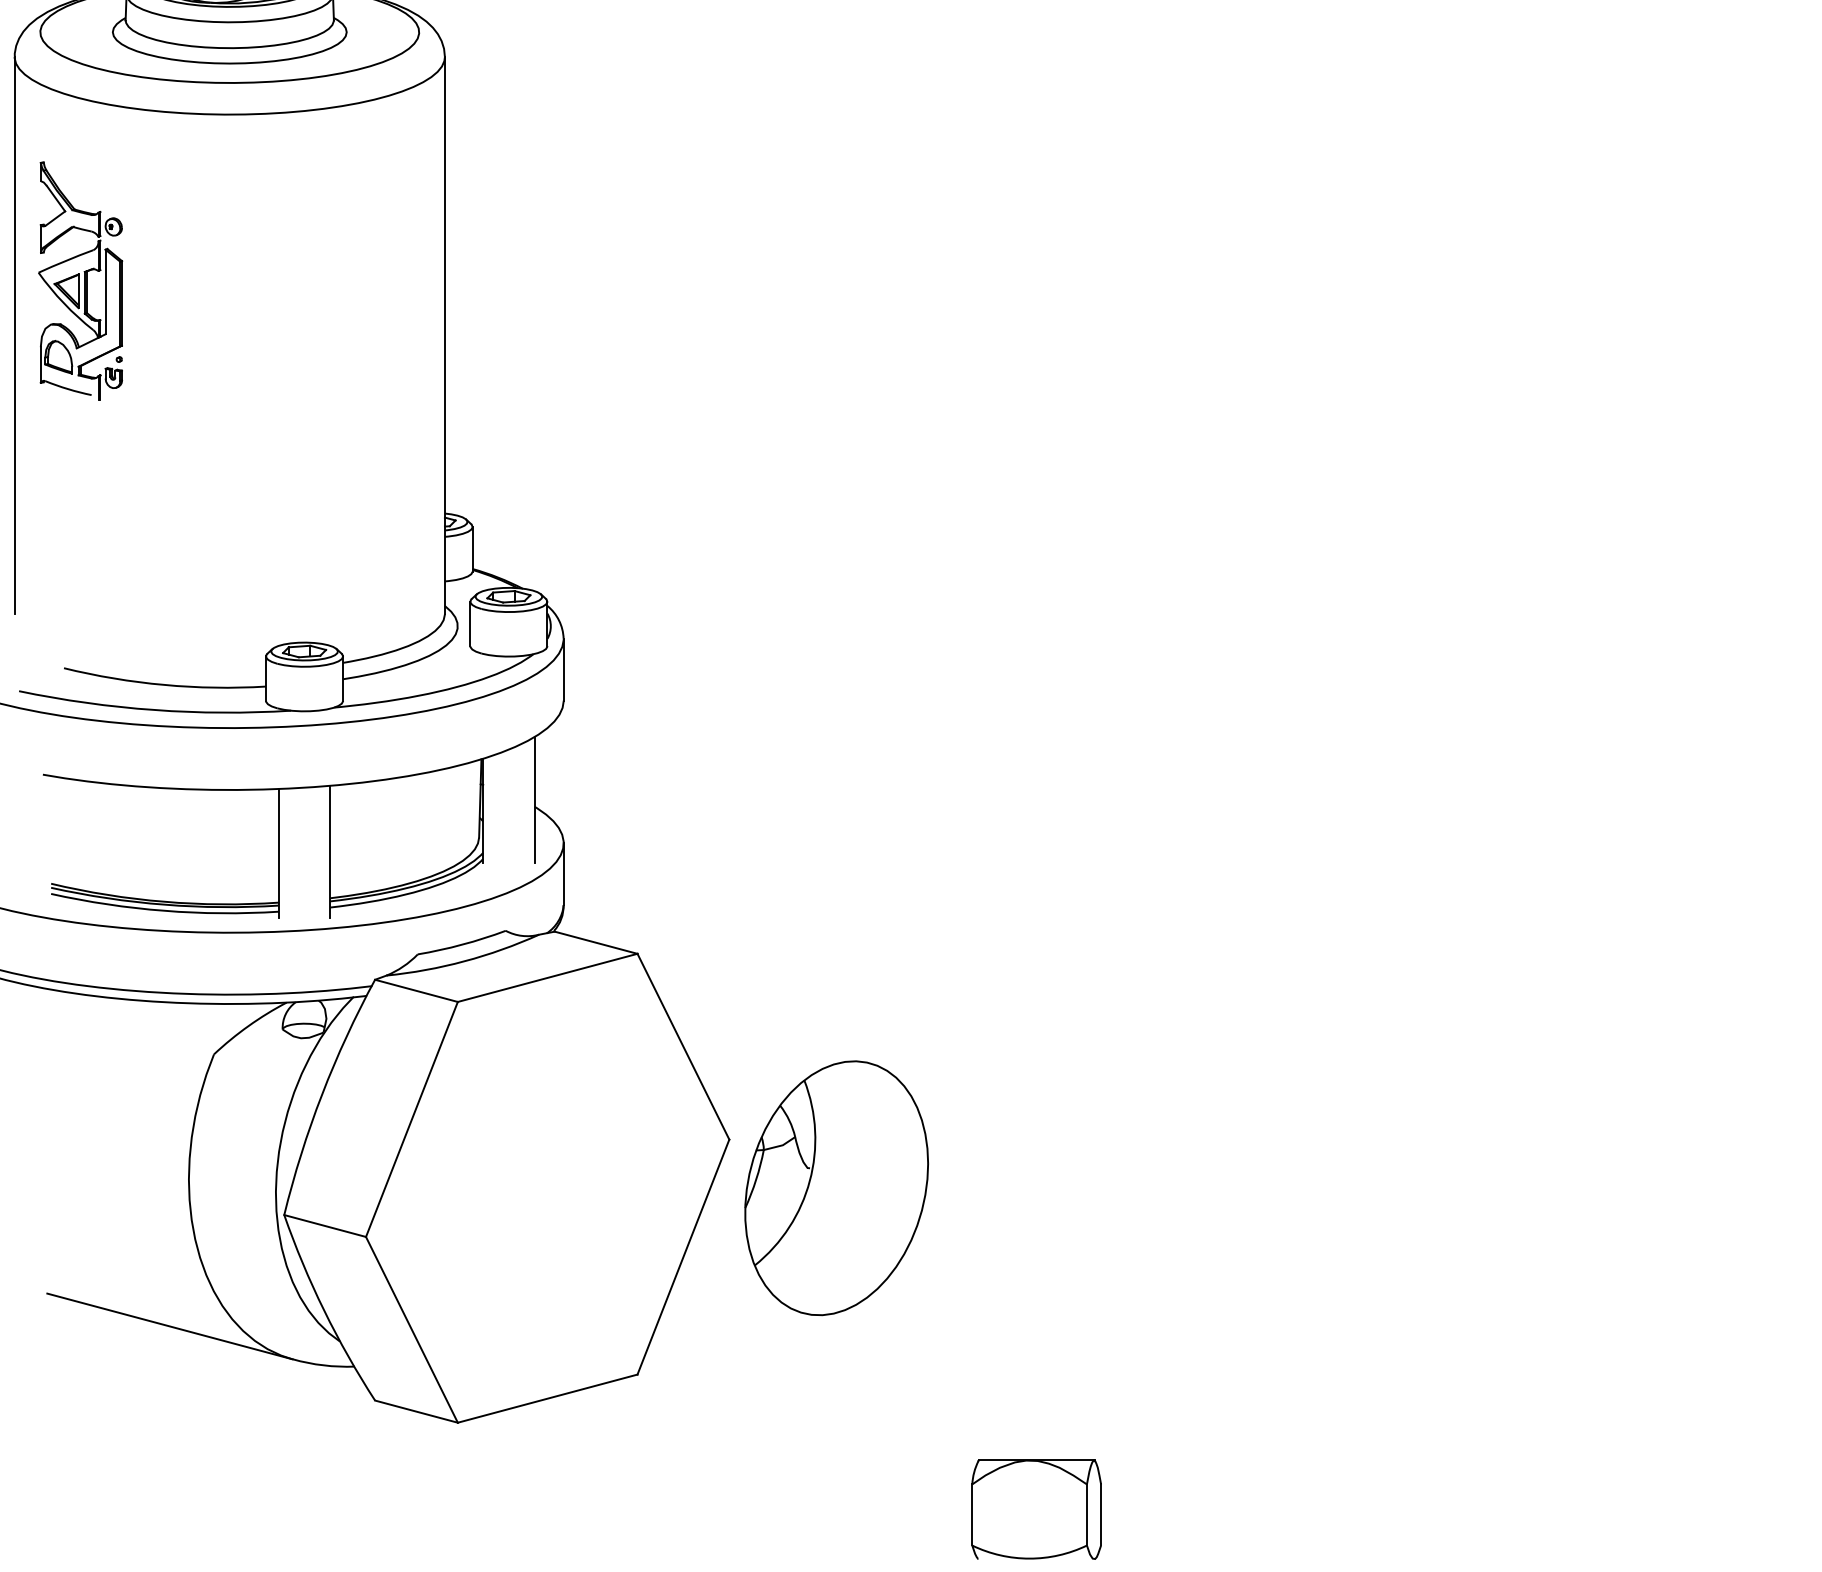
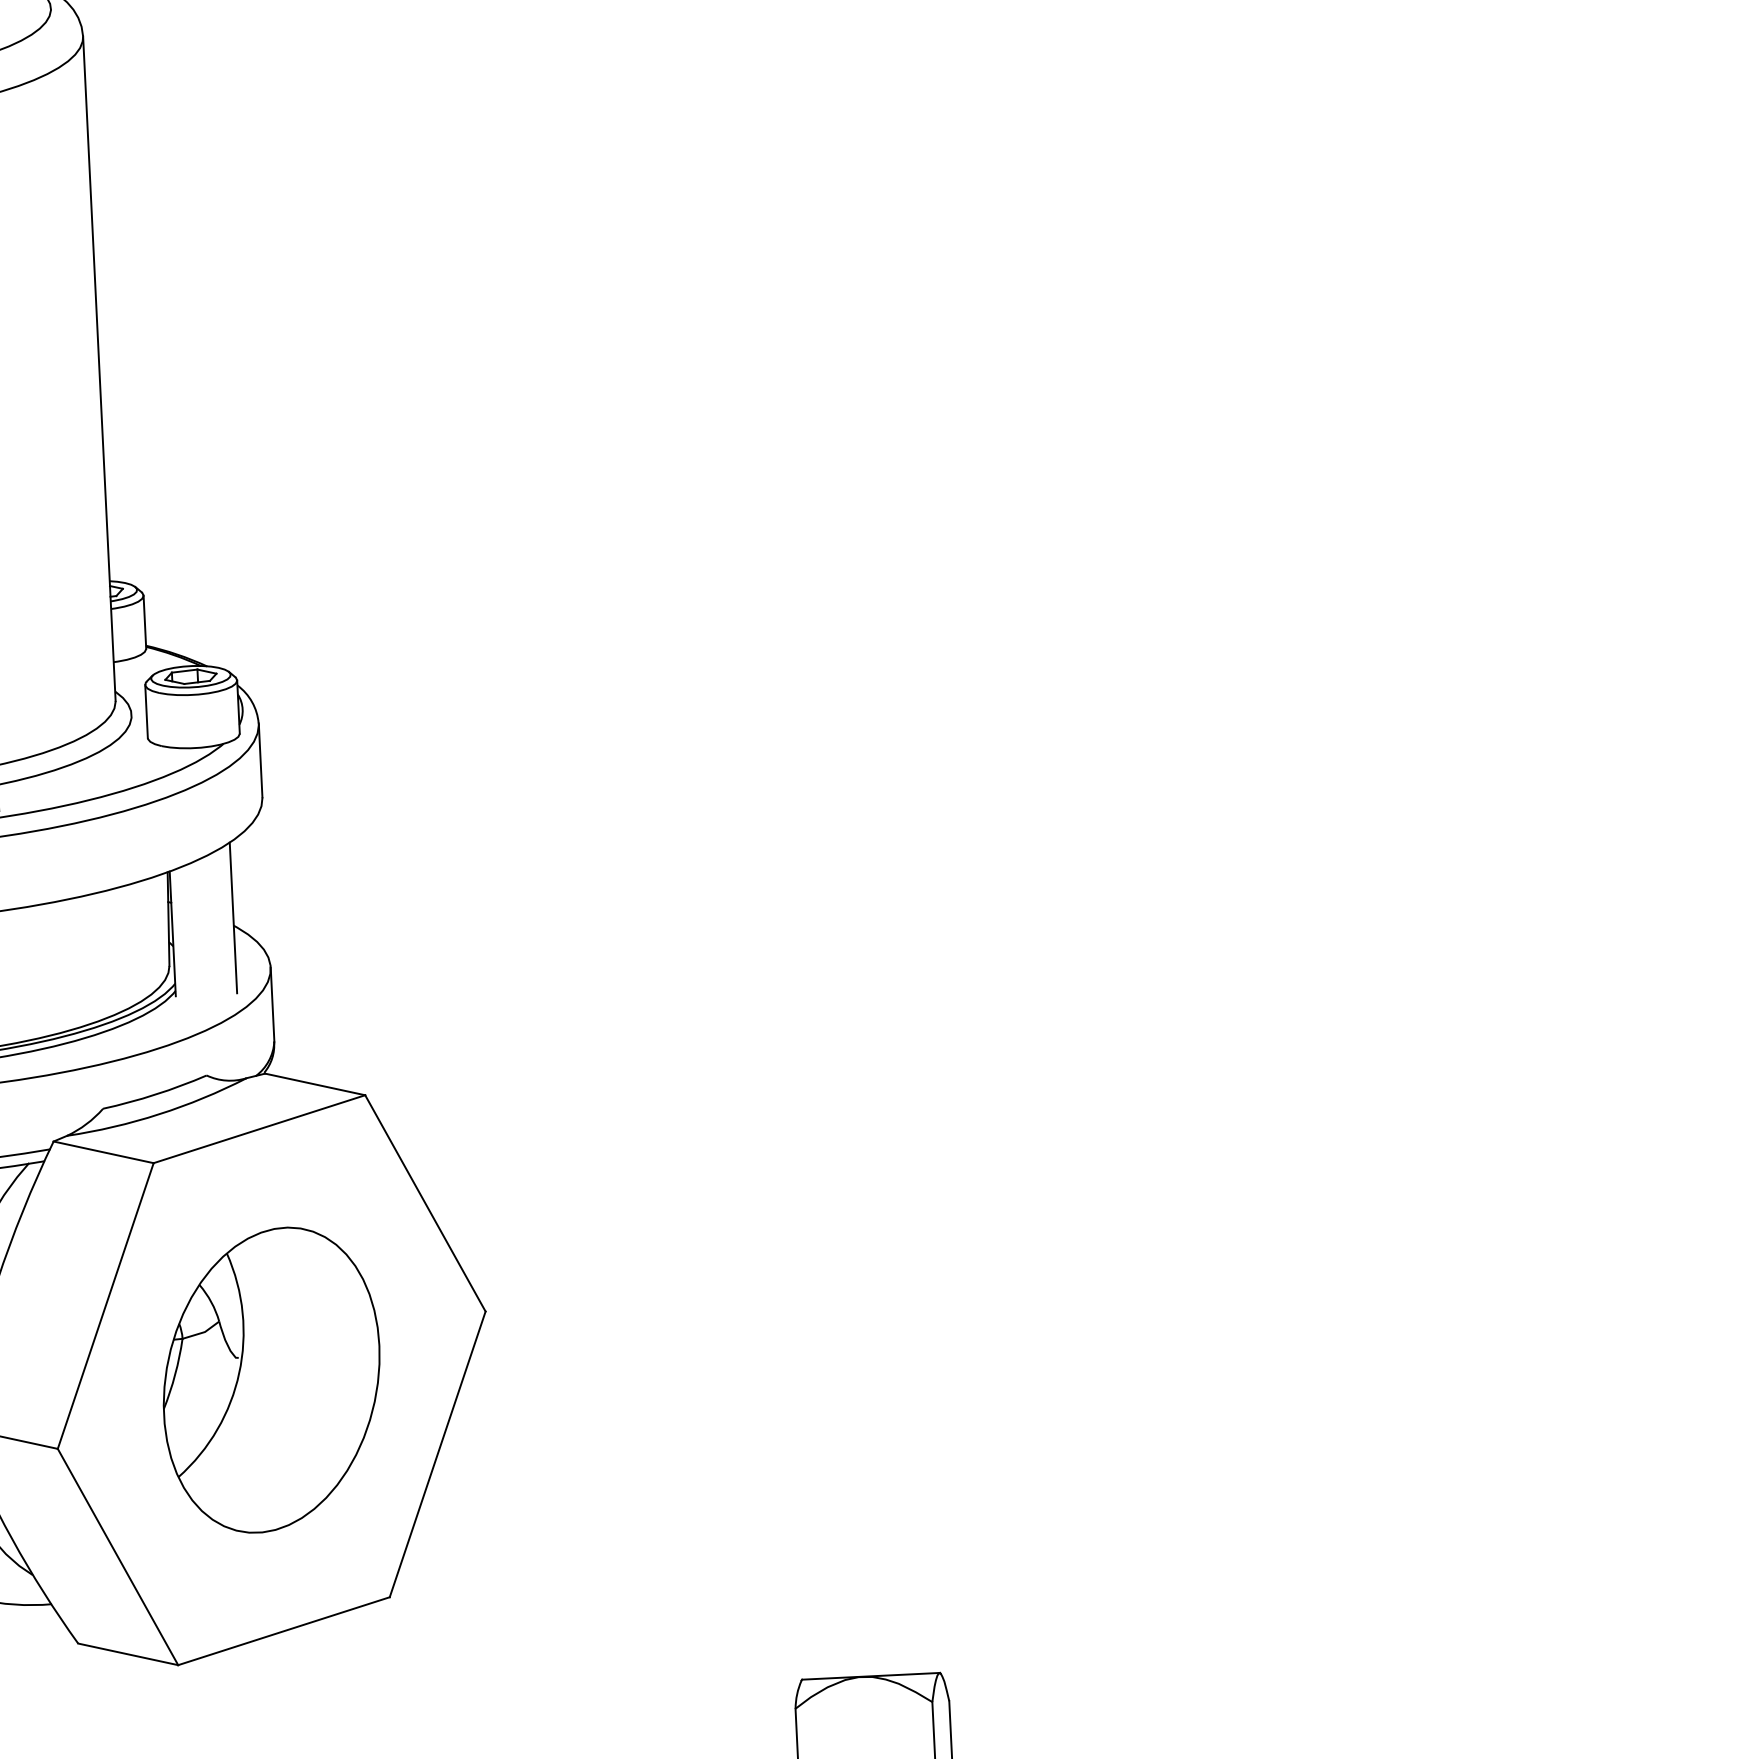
part: (836, 1188) -> (271, 1380), moved

